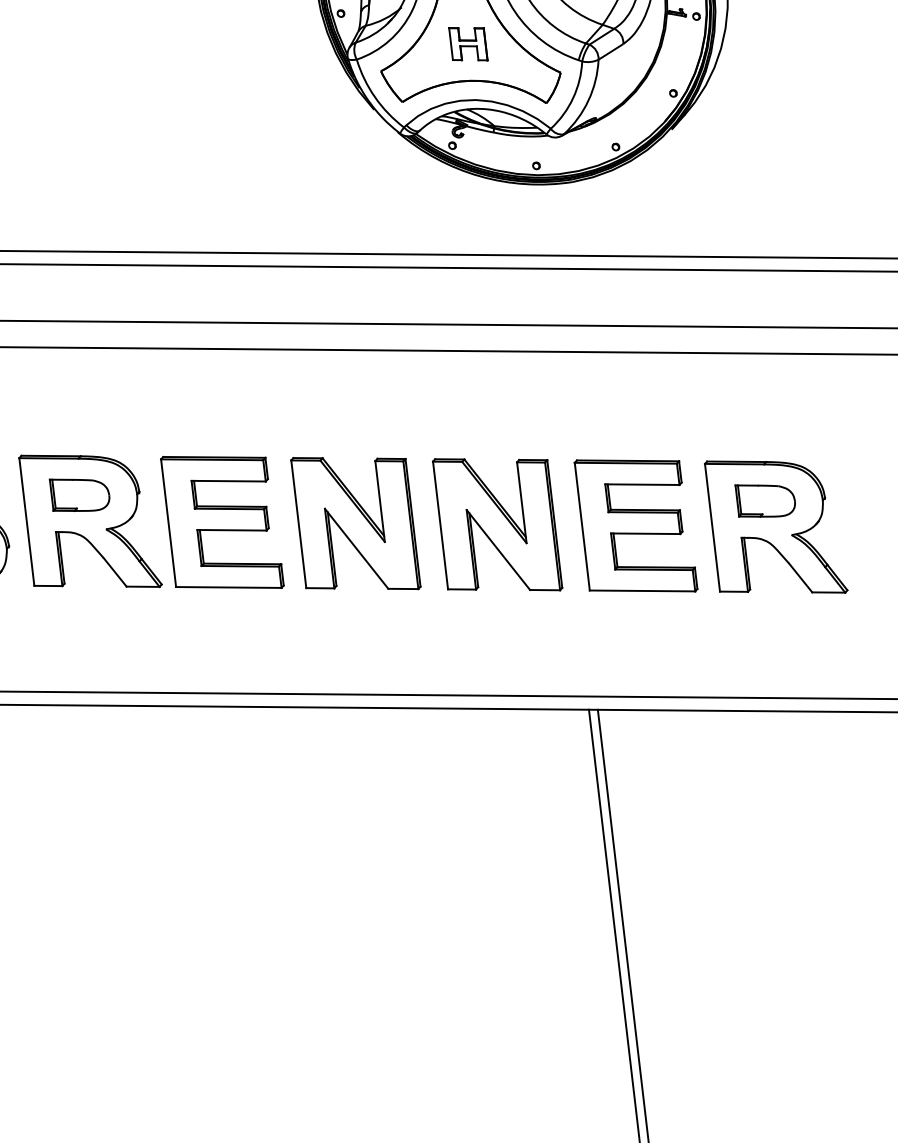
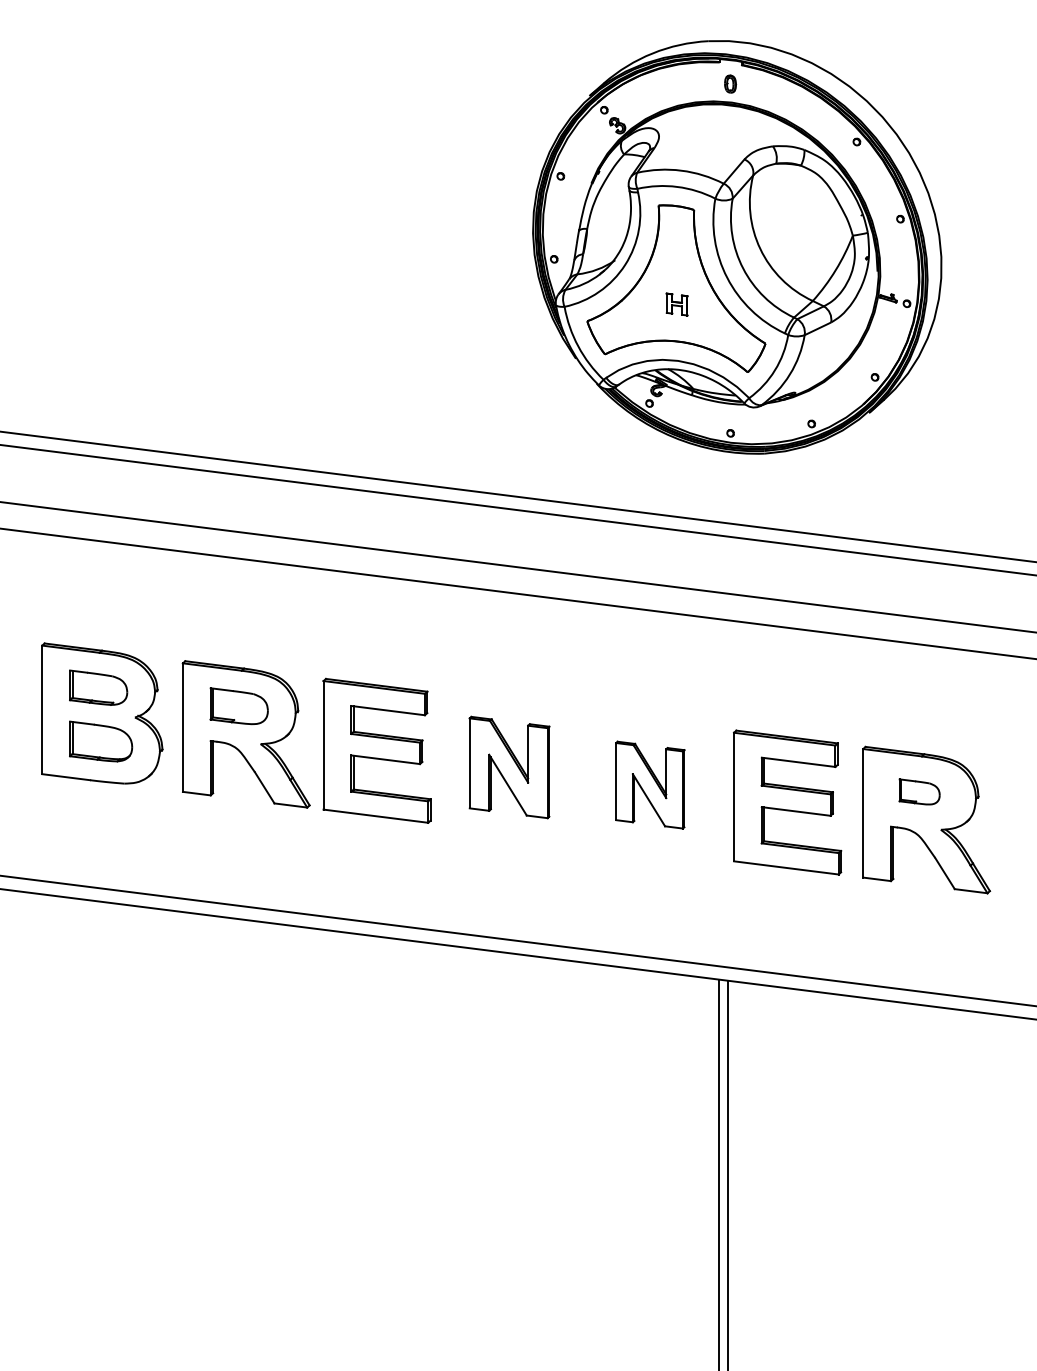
part: (467, 44) -> (676, 304), size x0.6
part: (765, 499) -> (919, 791), size x0.7
part: (355, 523) -> (509, 767), size x0.7
part: (497, 523) -> (650, 784), size x0.6

